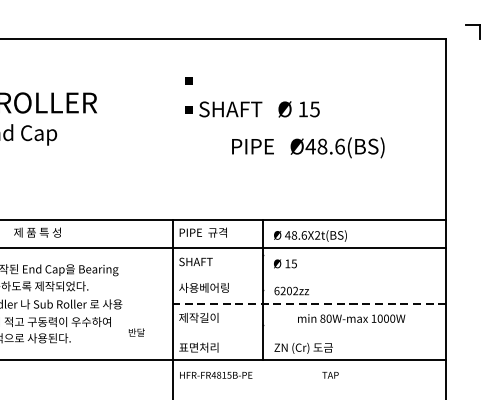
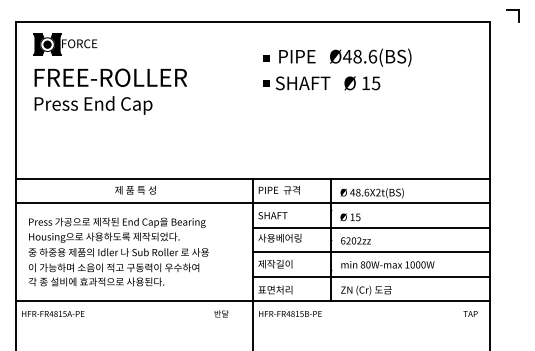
text: (308, 147) -> (345, 57), moved
line: (309, 275) -> (371, 227), added
line: (309, 304) -> (371, 252), dashed -> solid
text: (351, 318) -> (387, 264), moved
text: (136, 332) -> (221, 313), moved
line: (309, 332) -> (371, 276), added
text: (330, 374) -> (470, 313), moved

